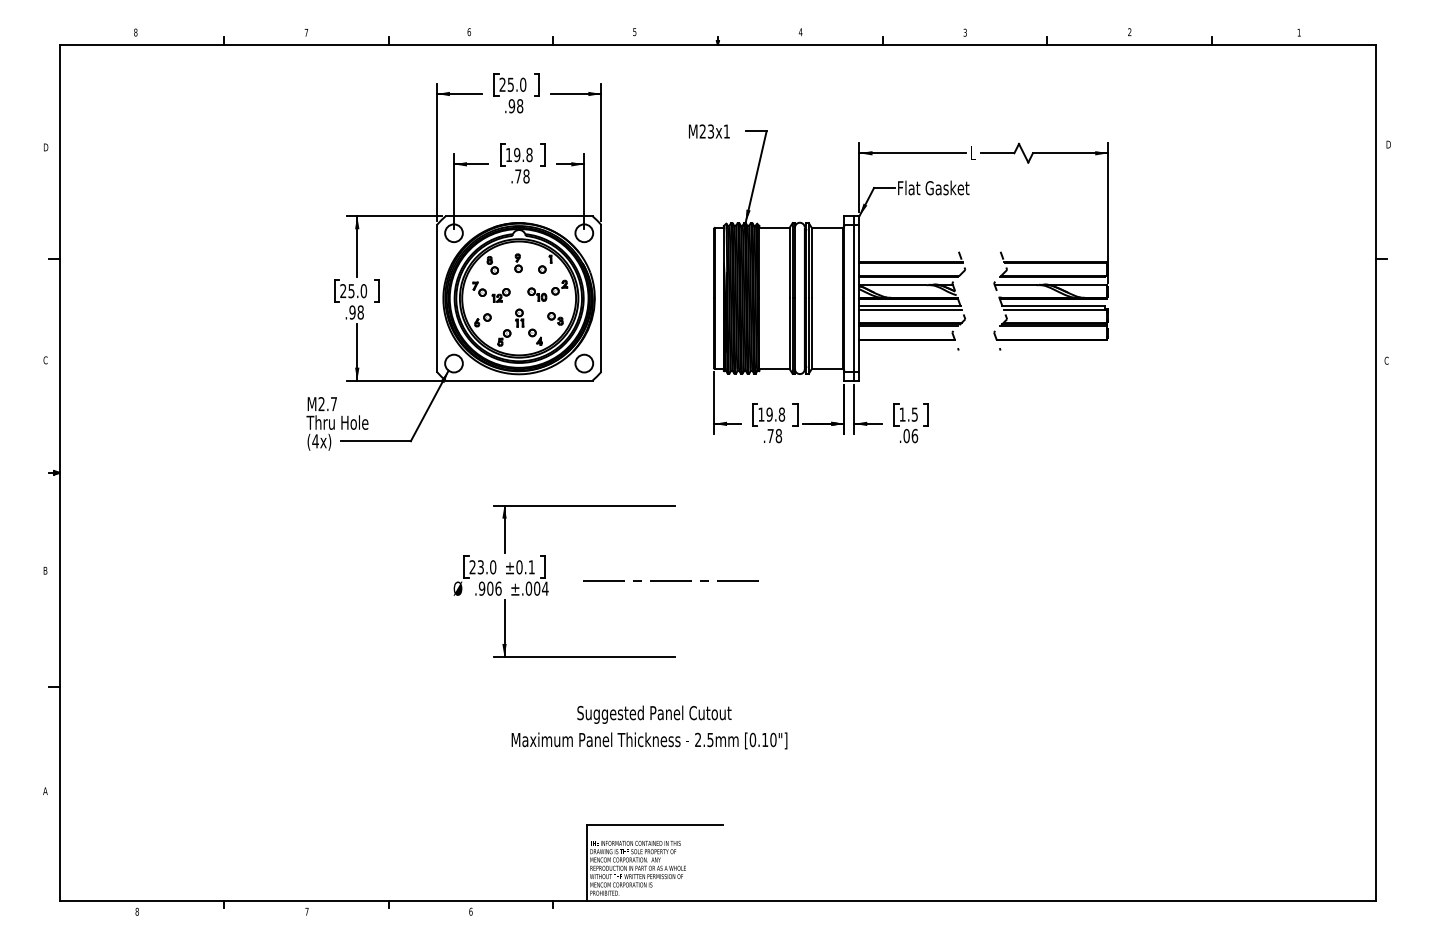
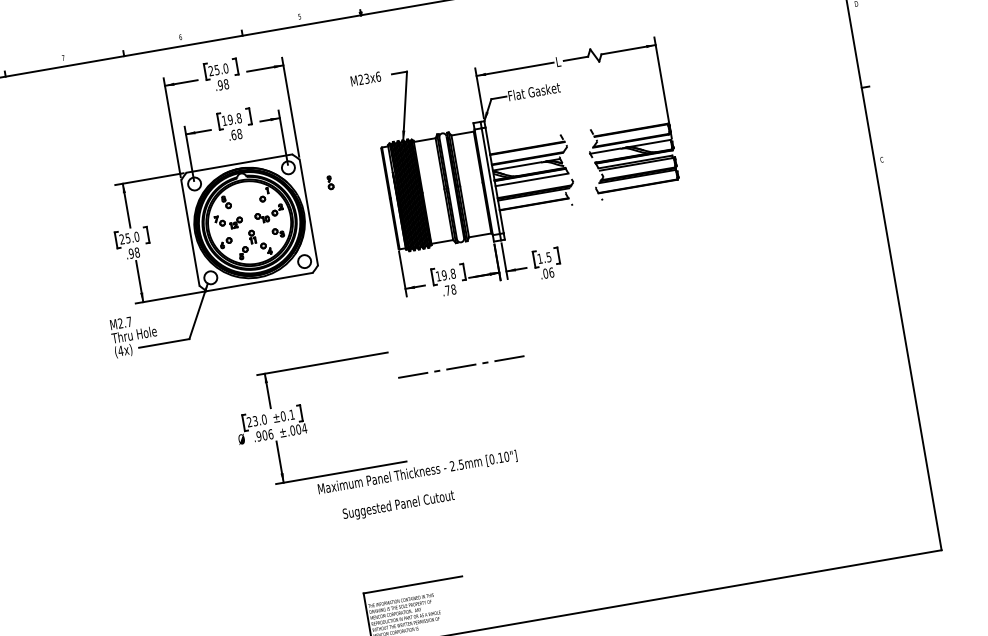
text: (726, 131) -> (378, 76), M23x1 -> M23x6
text: (518, 176) -> (233, 135), .78 -> .68
part: (518, 263) -> (330, 182), moved
line: (910, 309) -> (532, 182), removed
line: (670, 580) -> (460, 366), moved
text: (649, 740) -> (417, 472), moved

